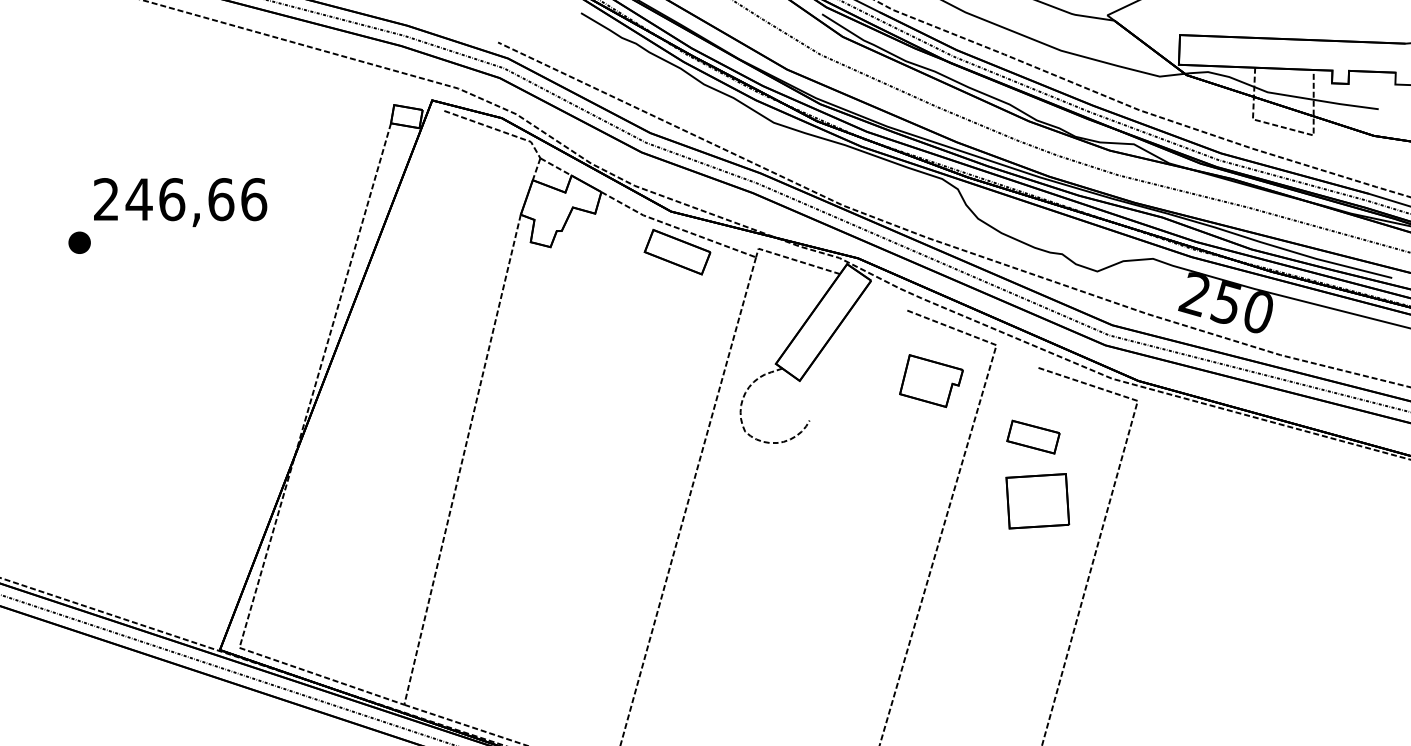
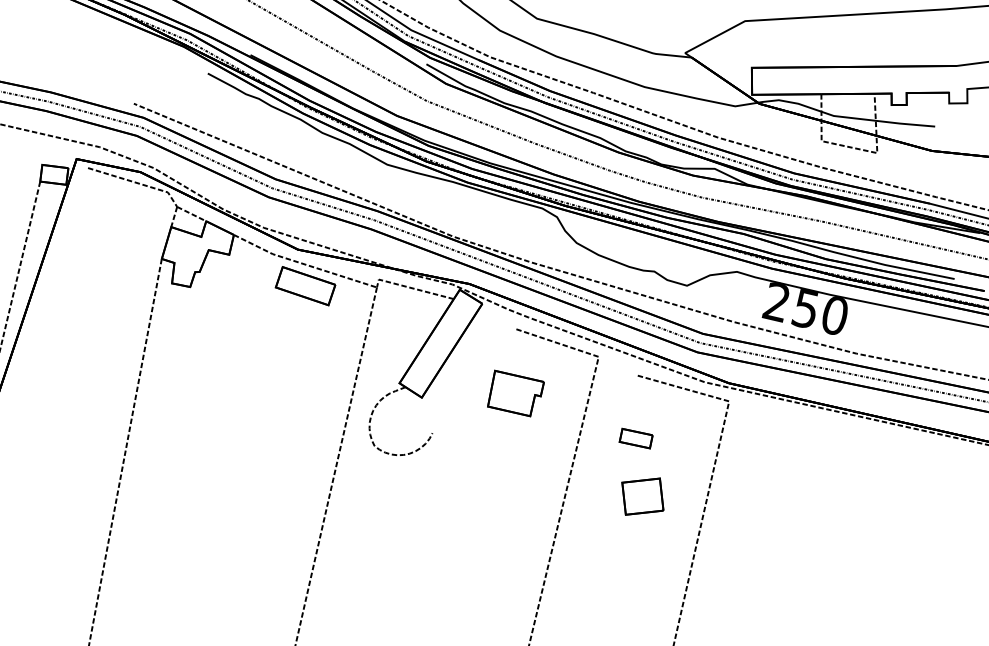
part: (931, 381) -> (515, 393), moved
part: (1033, 436) -> (636, 438), size x0.7
part: (1037, 501) -> (642, 496), size x0.7

